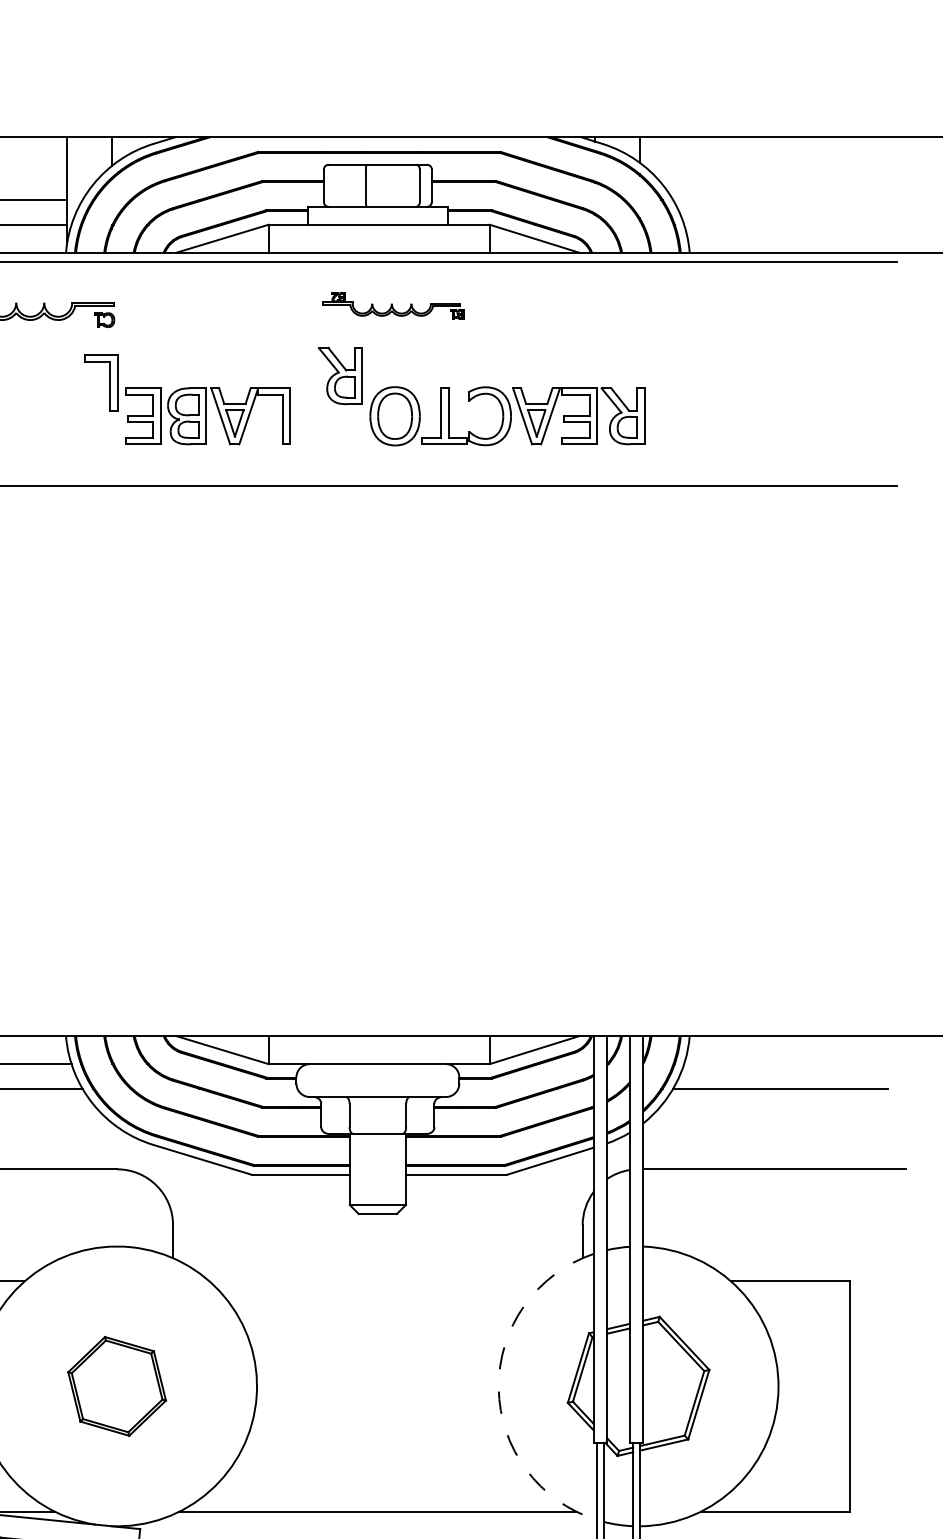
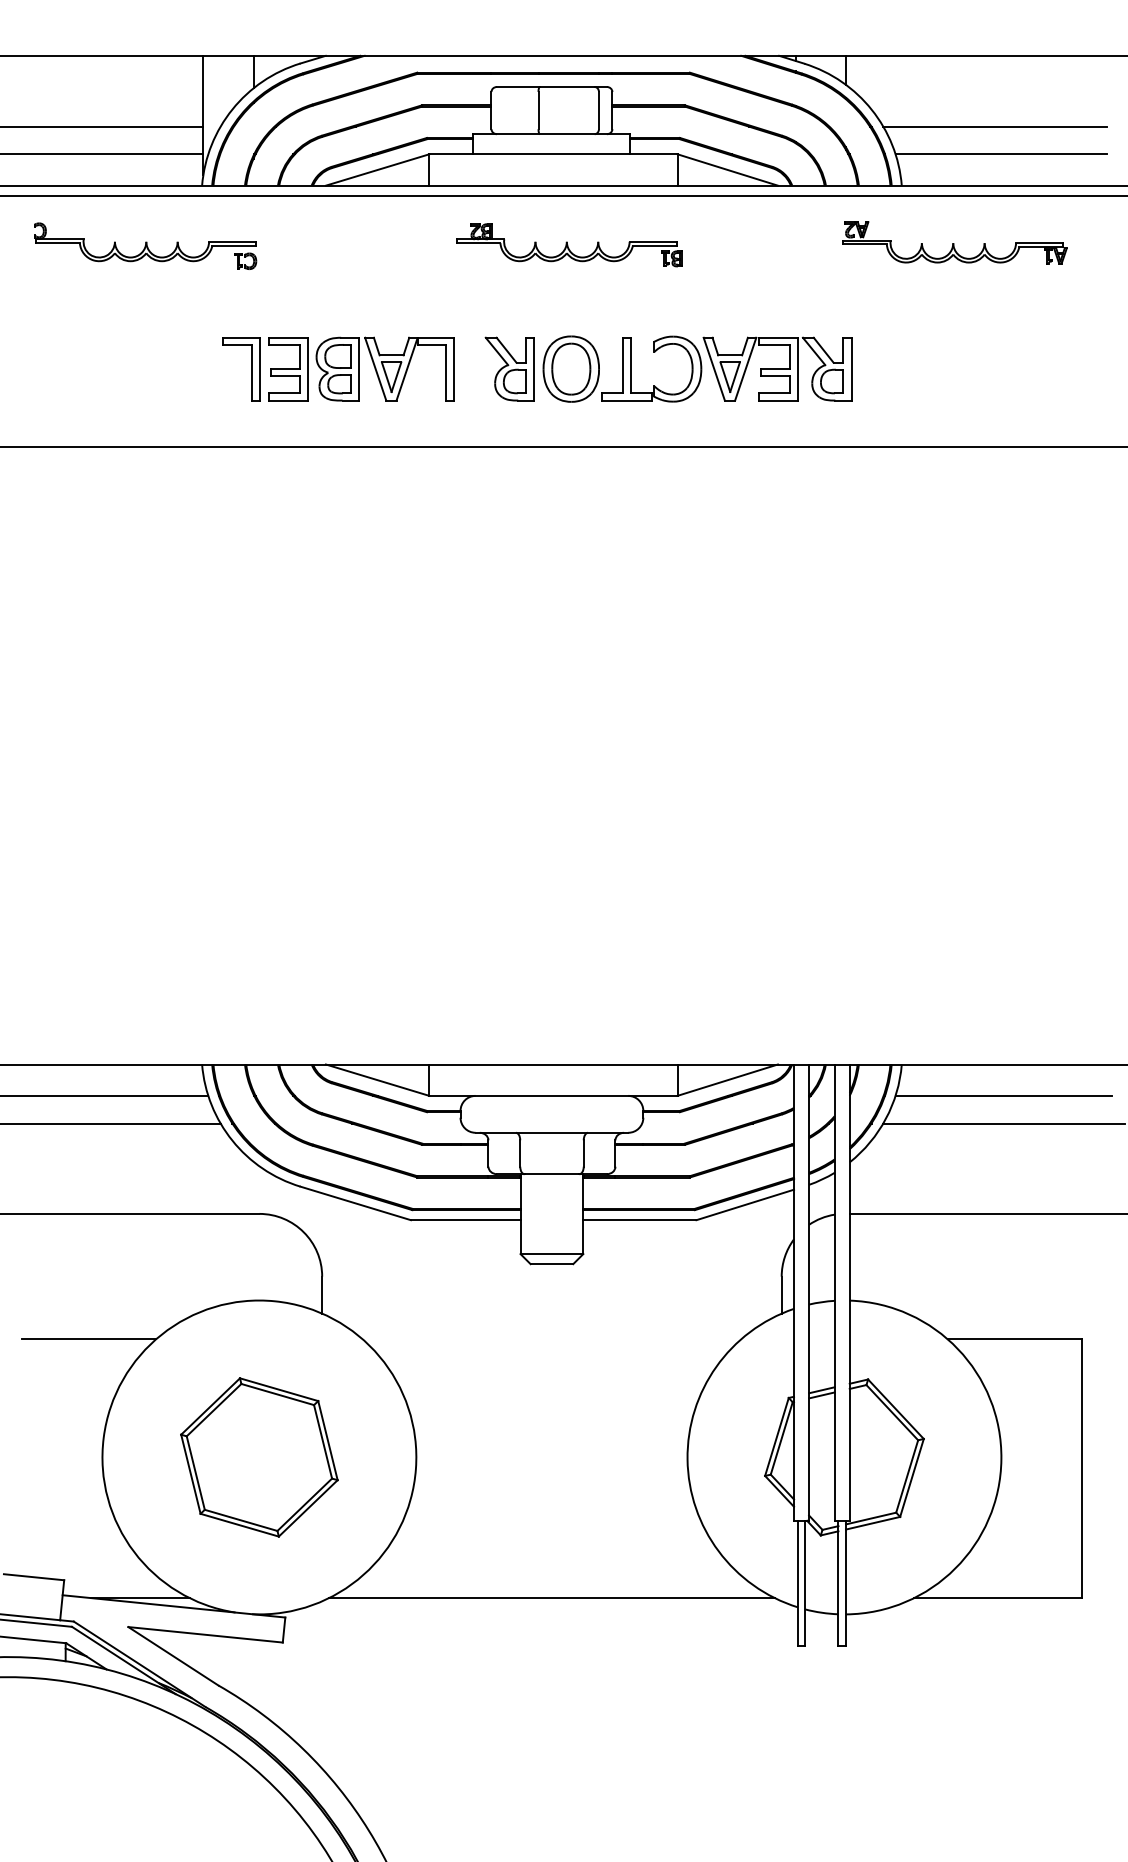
line: (773, 199) -> (995, 126), added
line: (778, 224) -> (1001, 154), added
part: (736, 303) -> (954, 242), added
part: (393, 306) -> (569, 245), size x1.43
part: (340, 375) -> (509, 368), moved
part: (110, 383) -> (251, 369), moved
line: (780, 1063) -> (1003, 1095), added
part: (117, 1386) -> (259, 1457), size x1.43
arc: (498, 1388) -> (687, 1459), dashed -> solid

